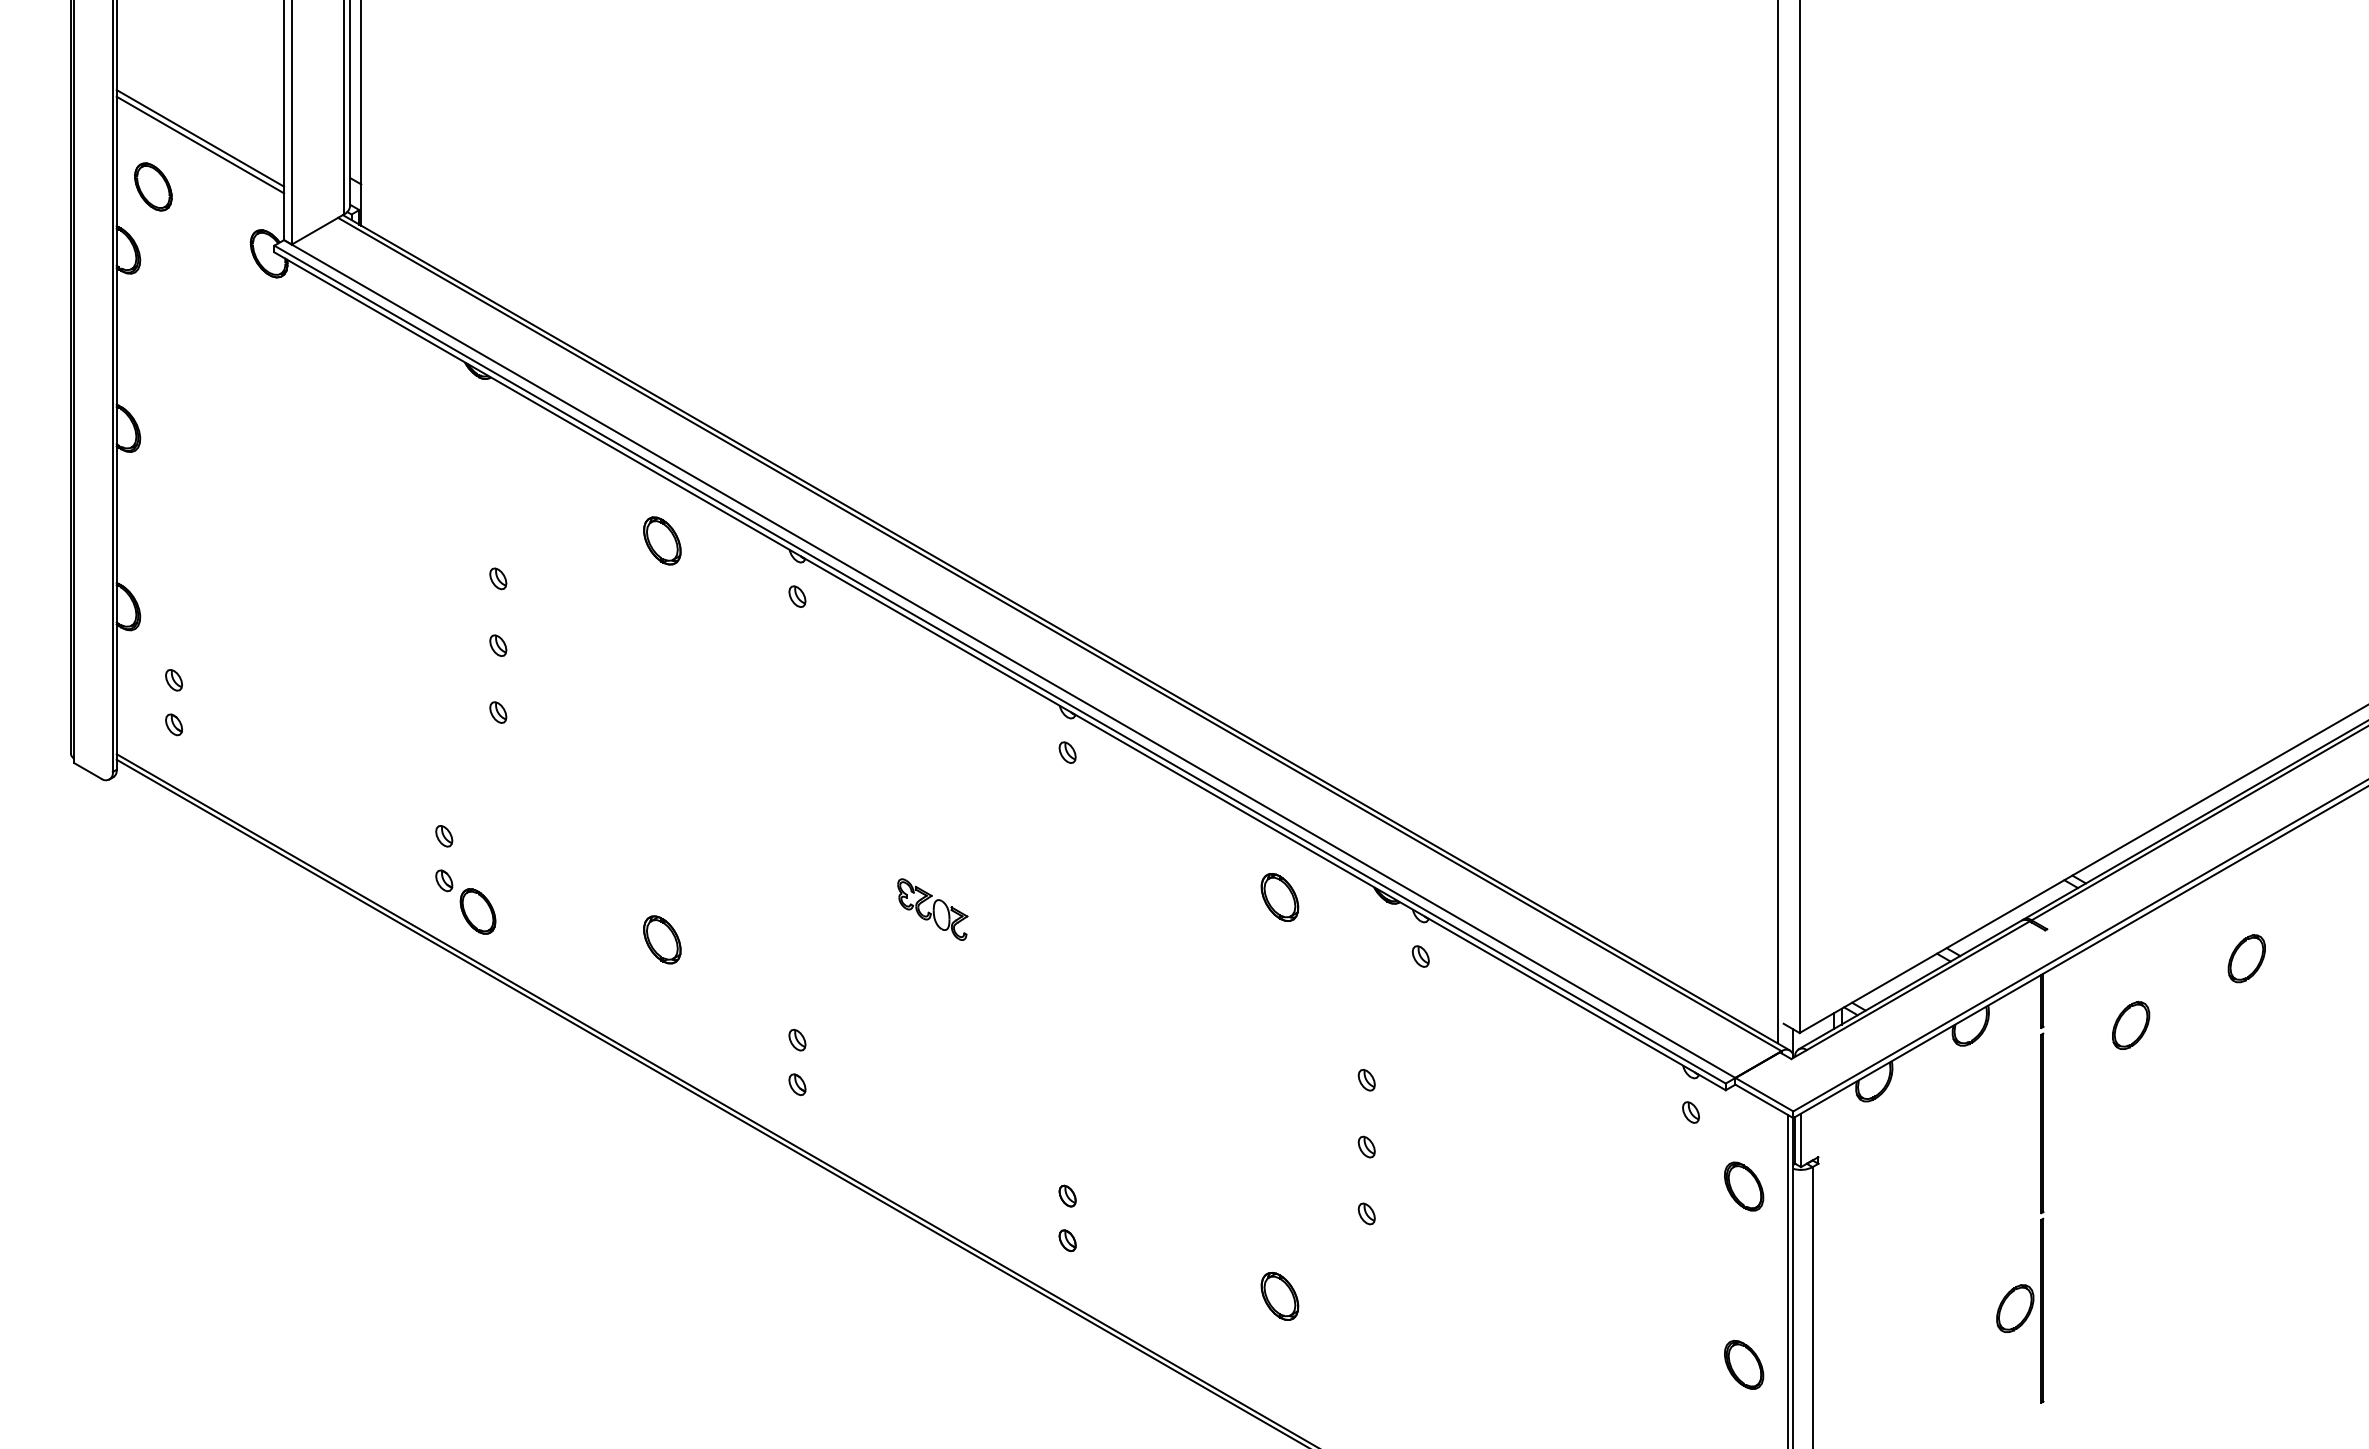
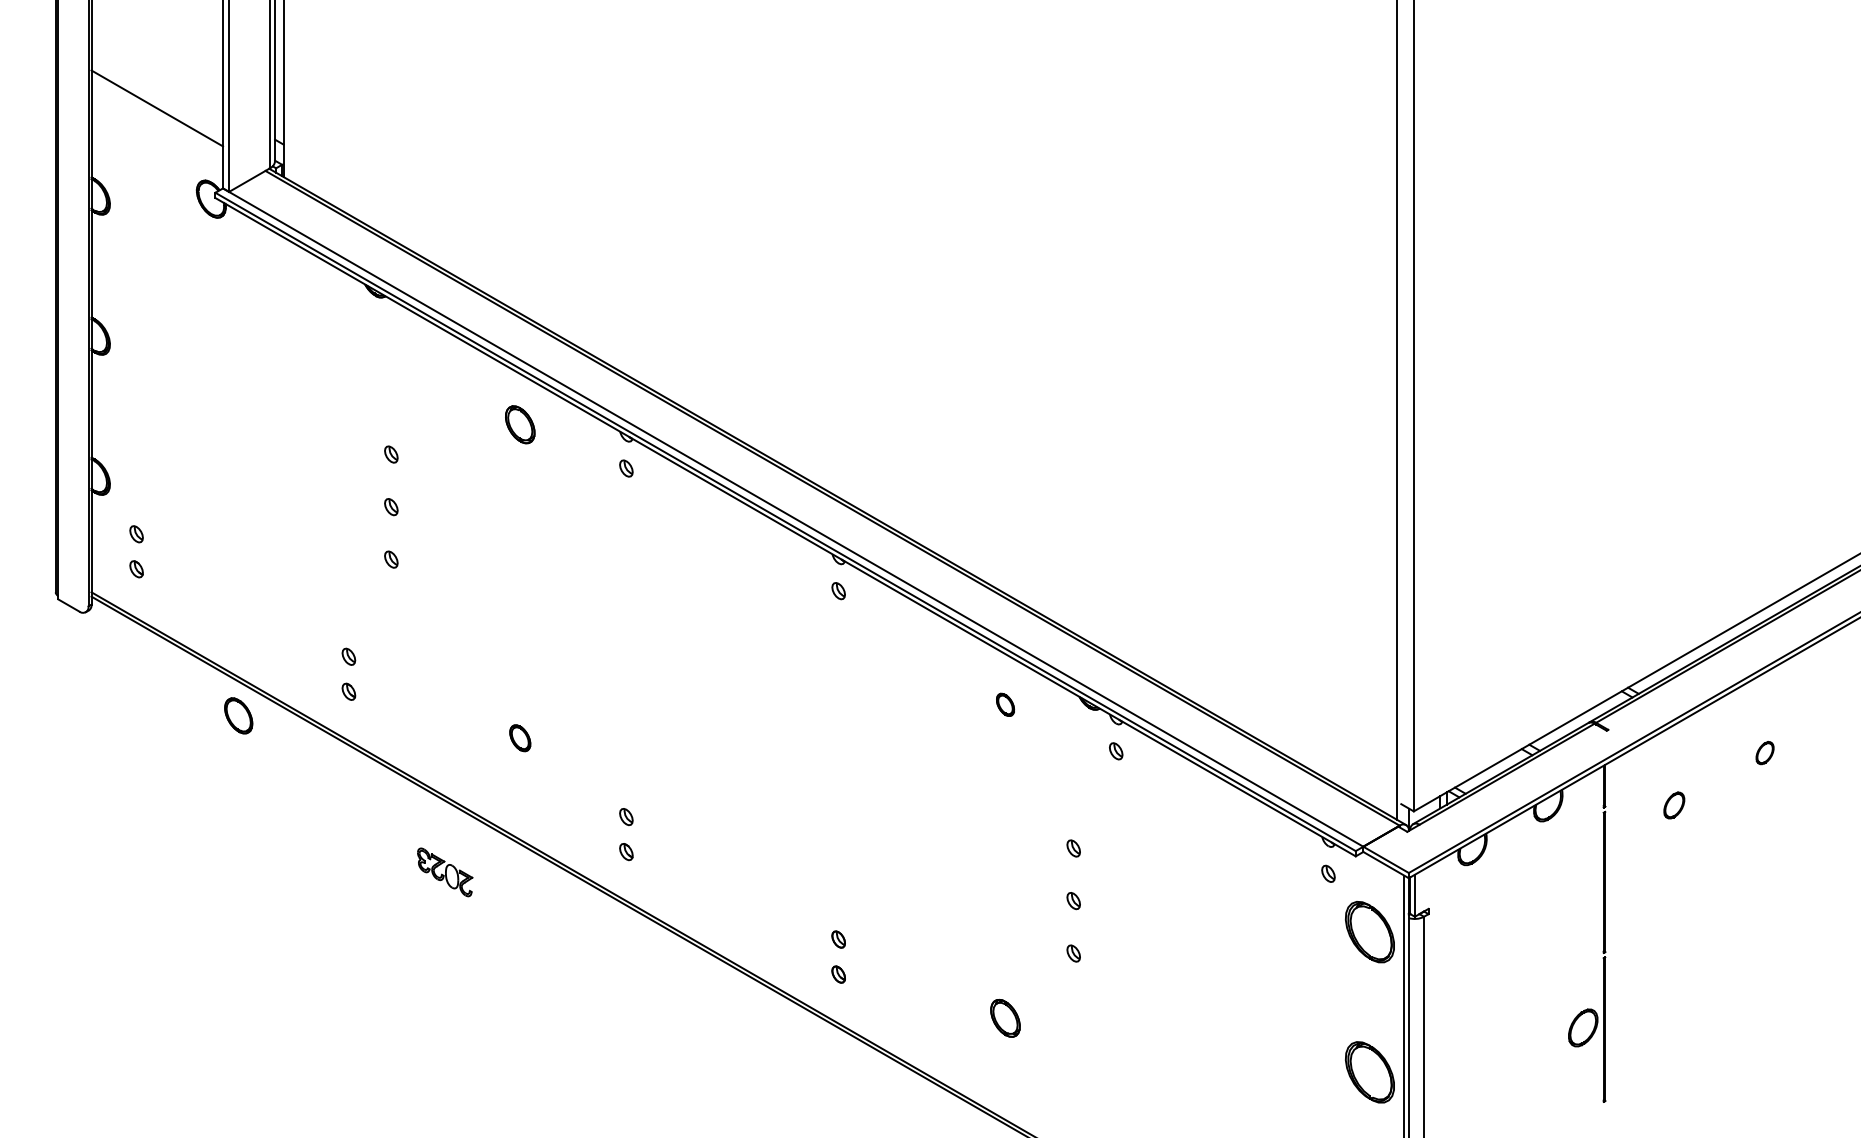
line: (200, 144) -> (157, 113), removed
part: (153, 186) -> (120, 146), removed
part: (1279, 897) -> (1005, 704), size x0.6
part: (932, 909) -> (444, 872), moved
part: (477, 911) -> (238, 715), moved
part: (662, 939) -> (520, 737), size x0.7
part: (2246, 958) -> (1764, 752), size x0.6
part: (2131, 1025) -> (1674, 805), size x0.7
part: (1744, 1186) -> (1370, 931), size x1.6
part: (1744, 1364) -> (1370, 1071), size x1.6

